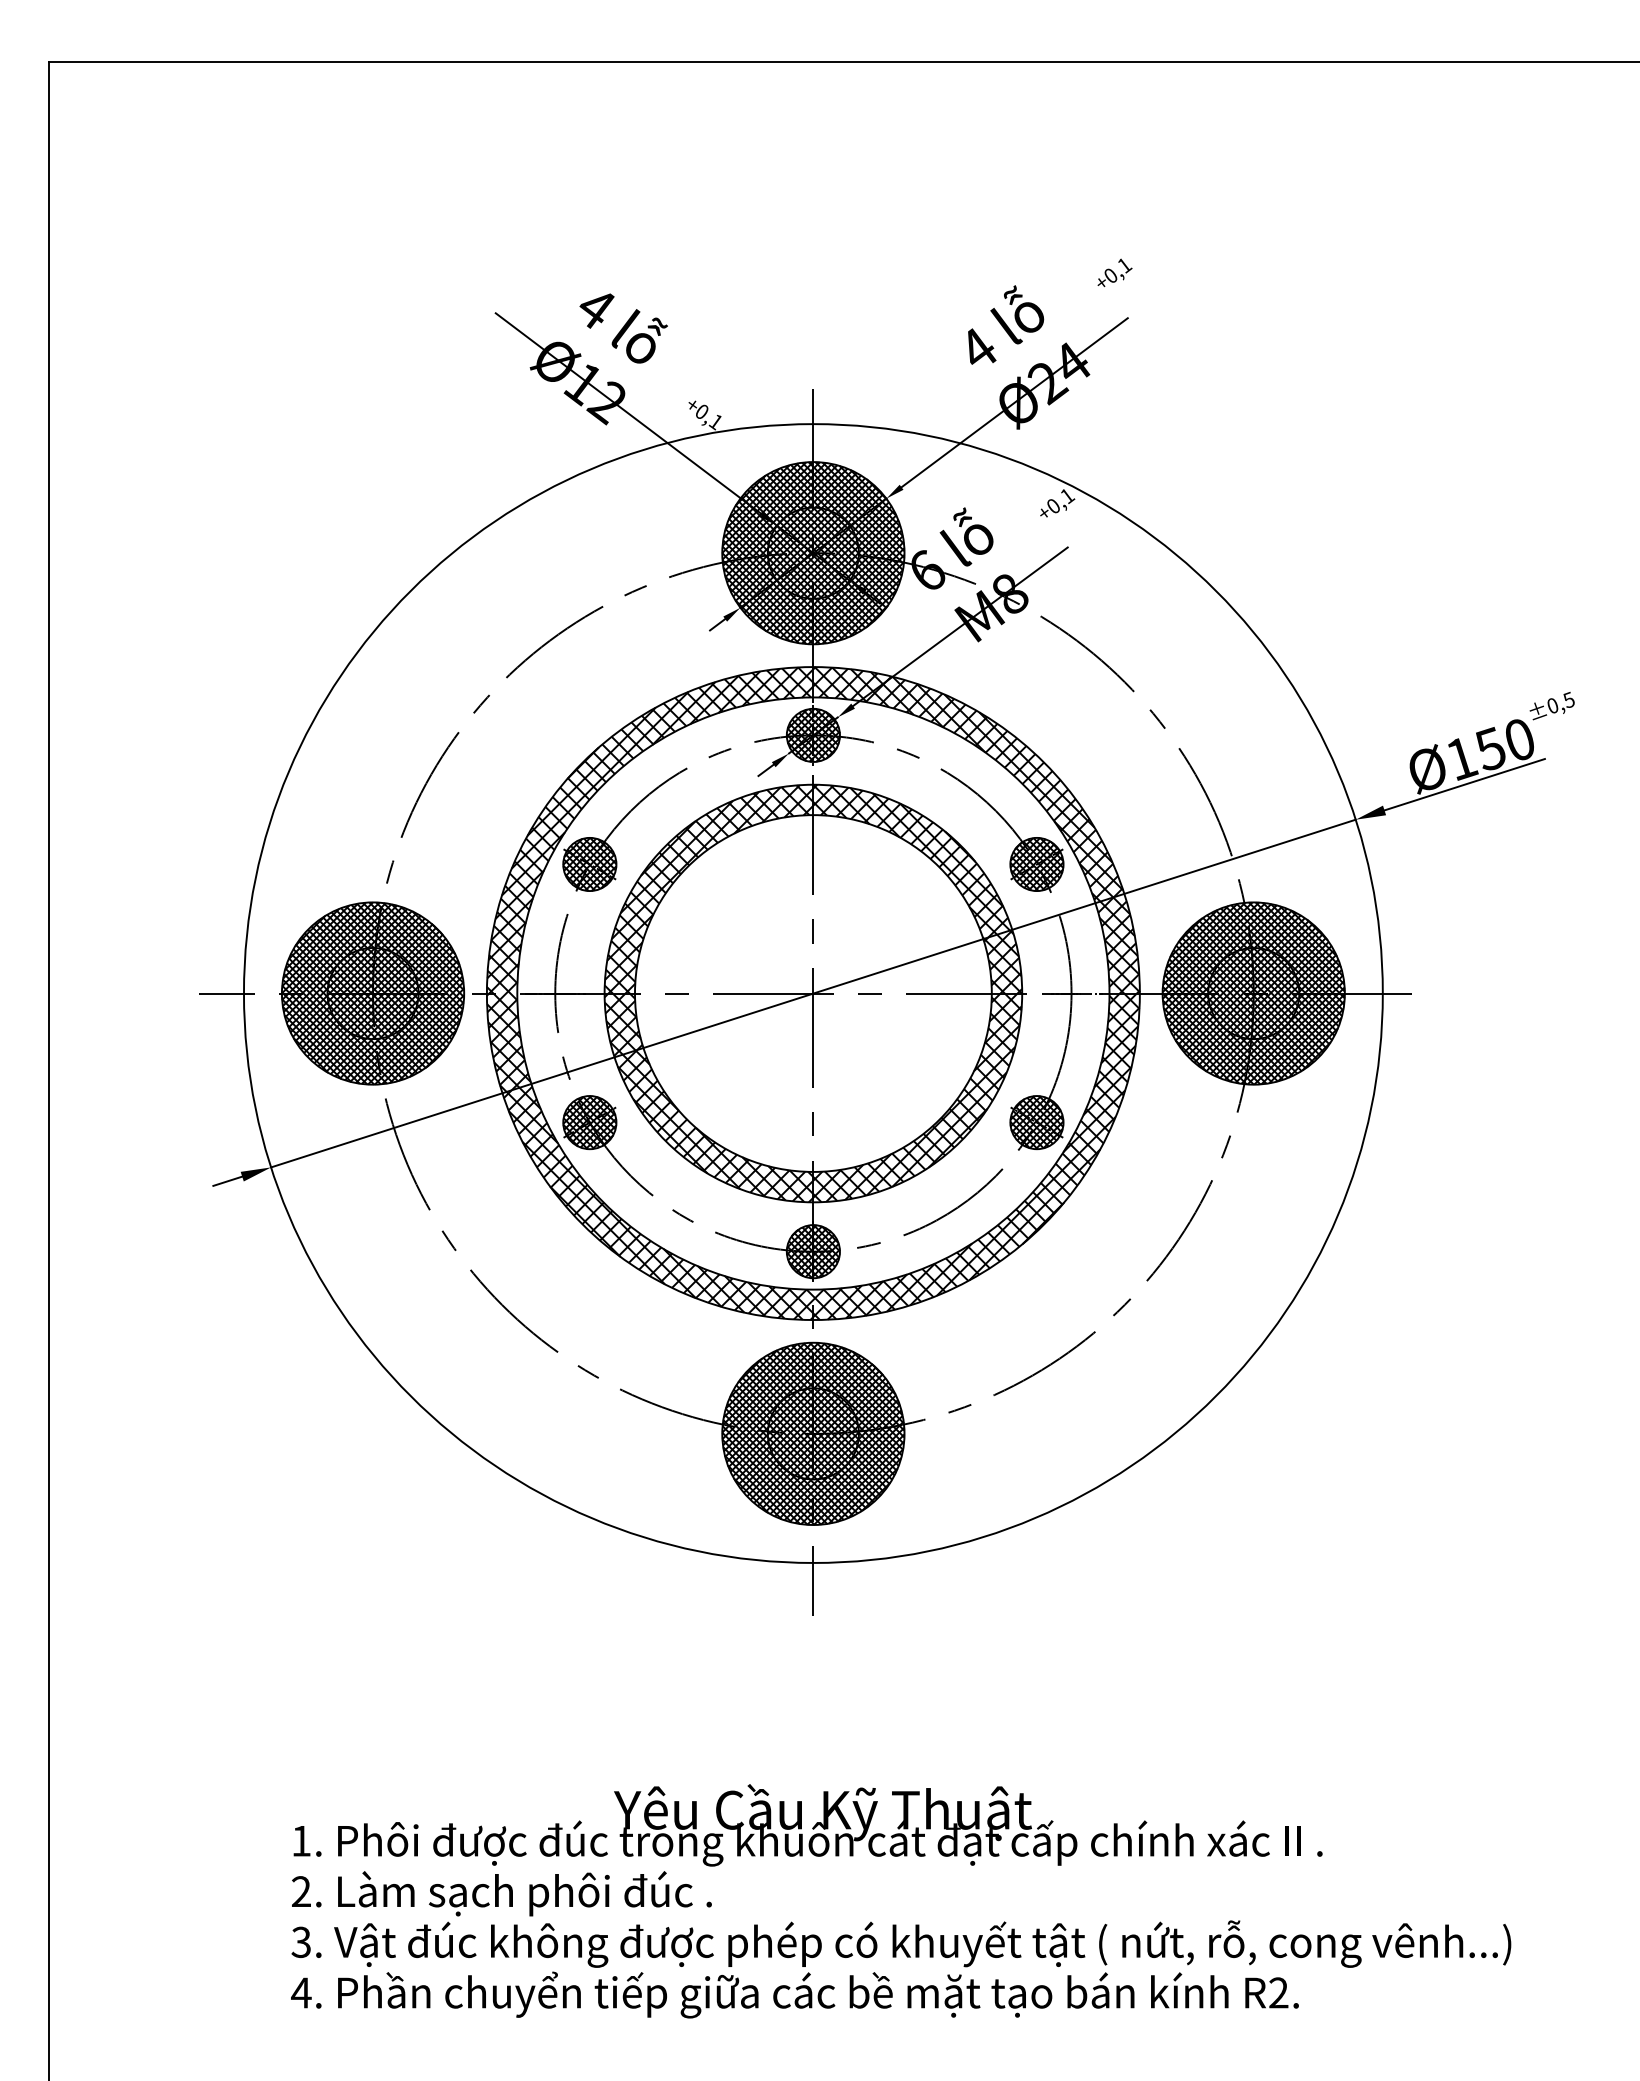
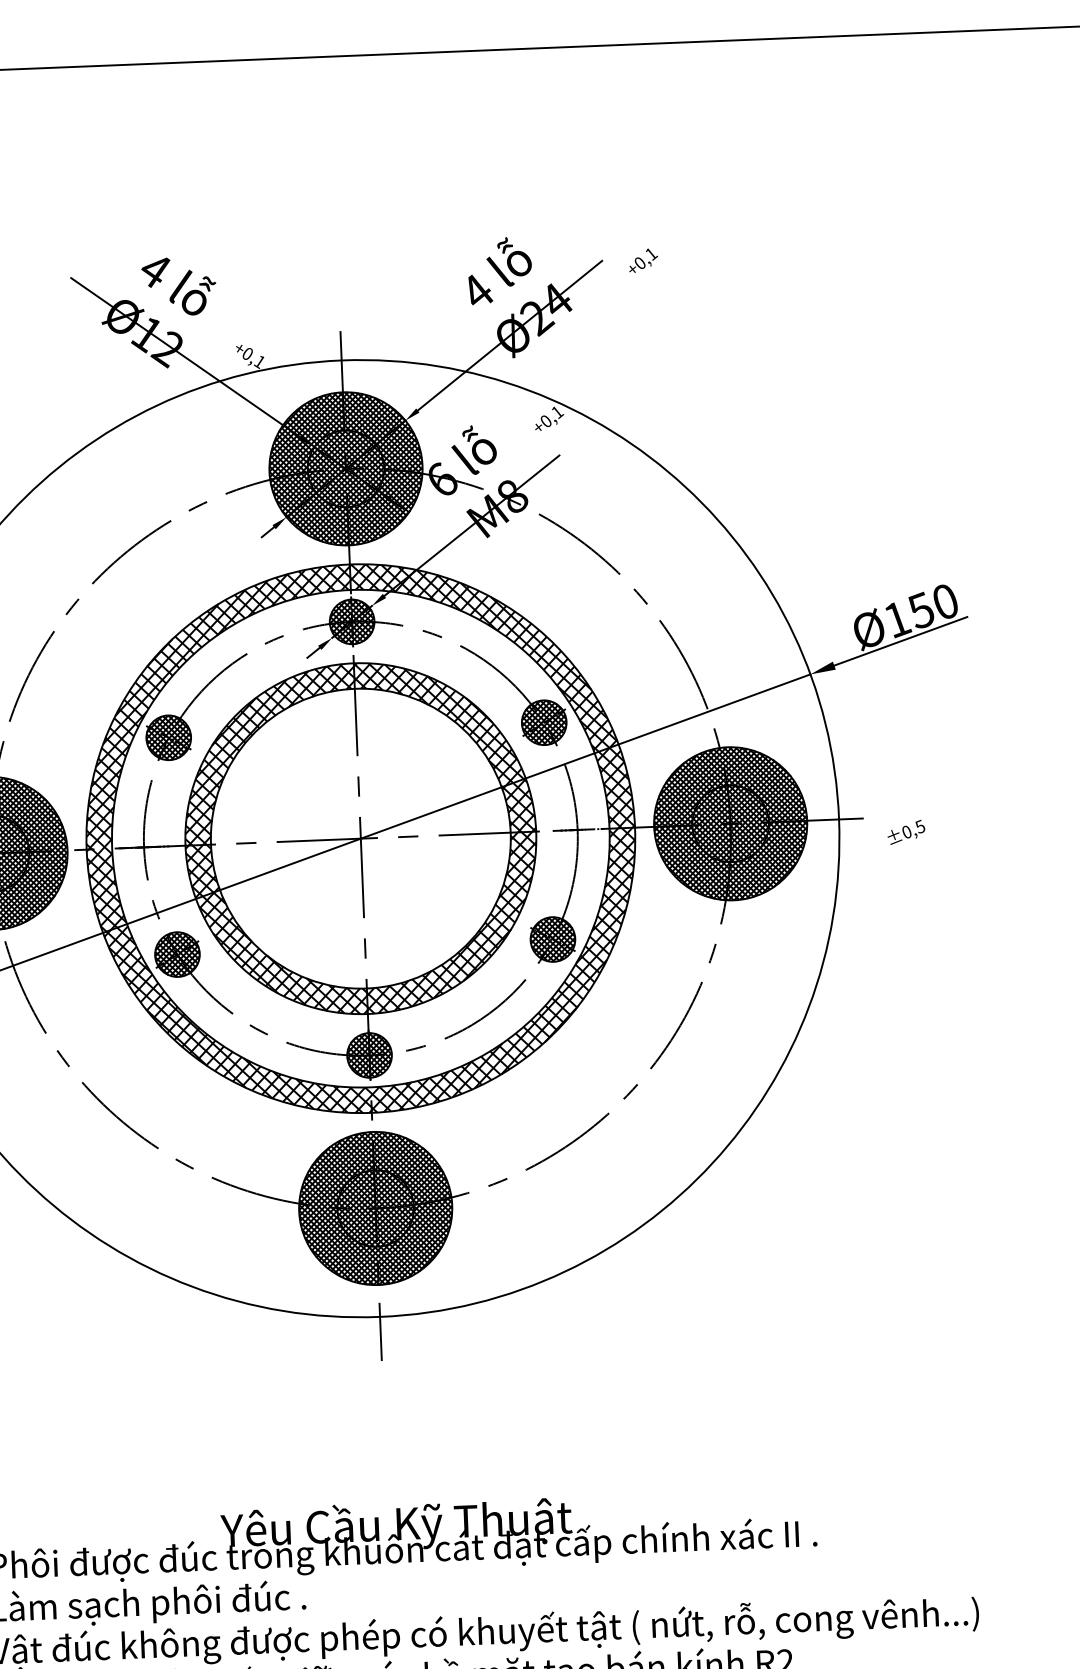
text: (1114, 272) -> (643, 260), moved
text: (1551, 705) -> (905, 831), moved

